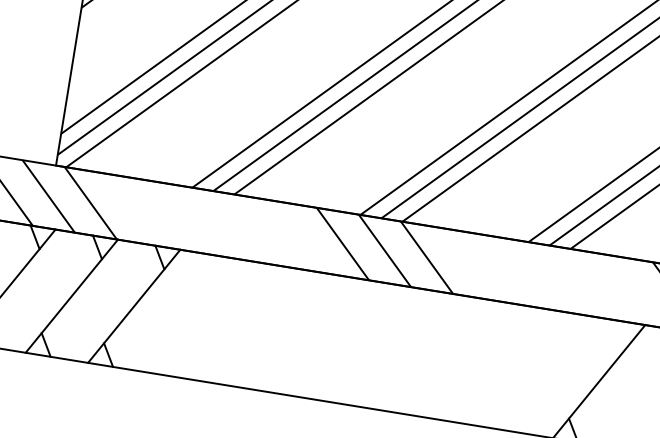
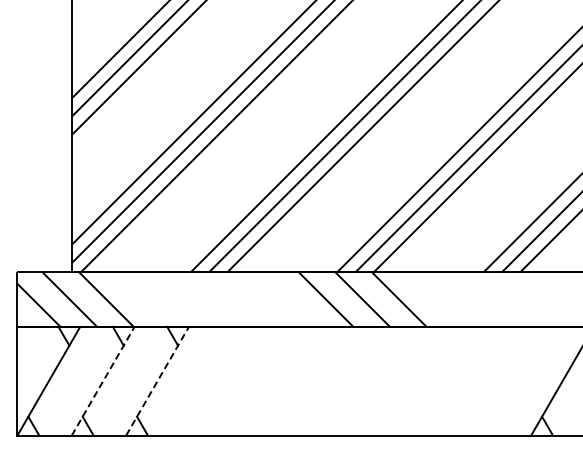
line: (72, 296) -> (103, 381), solid -> dashed
line: (134, 306) -> (157, 381), solid -> dashed

